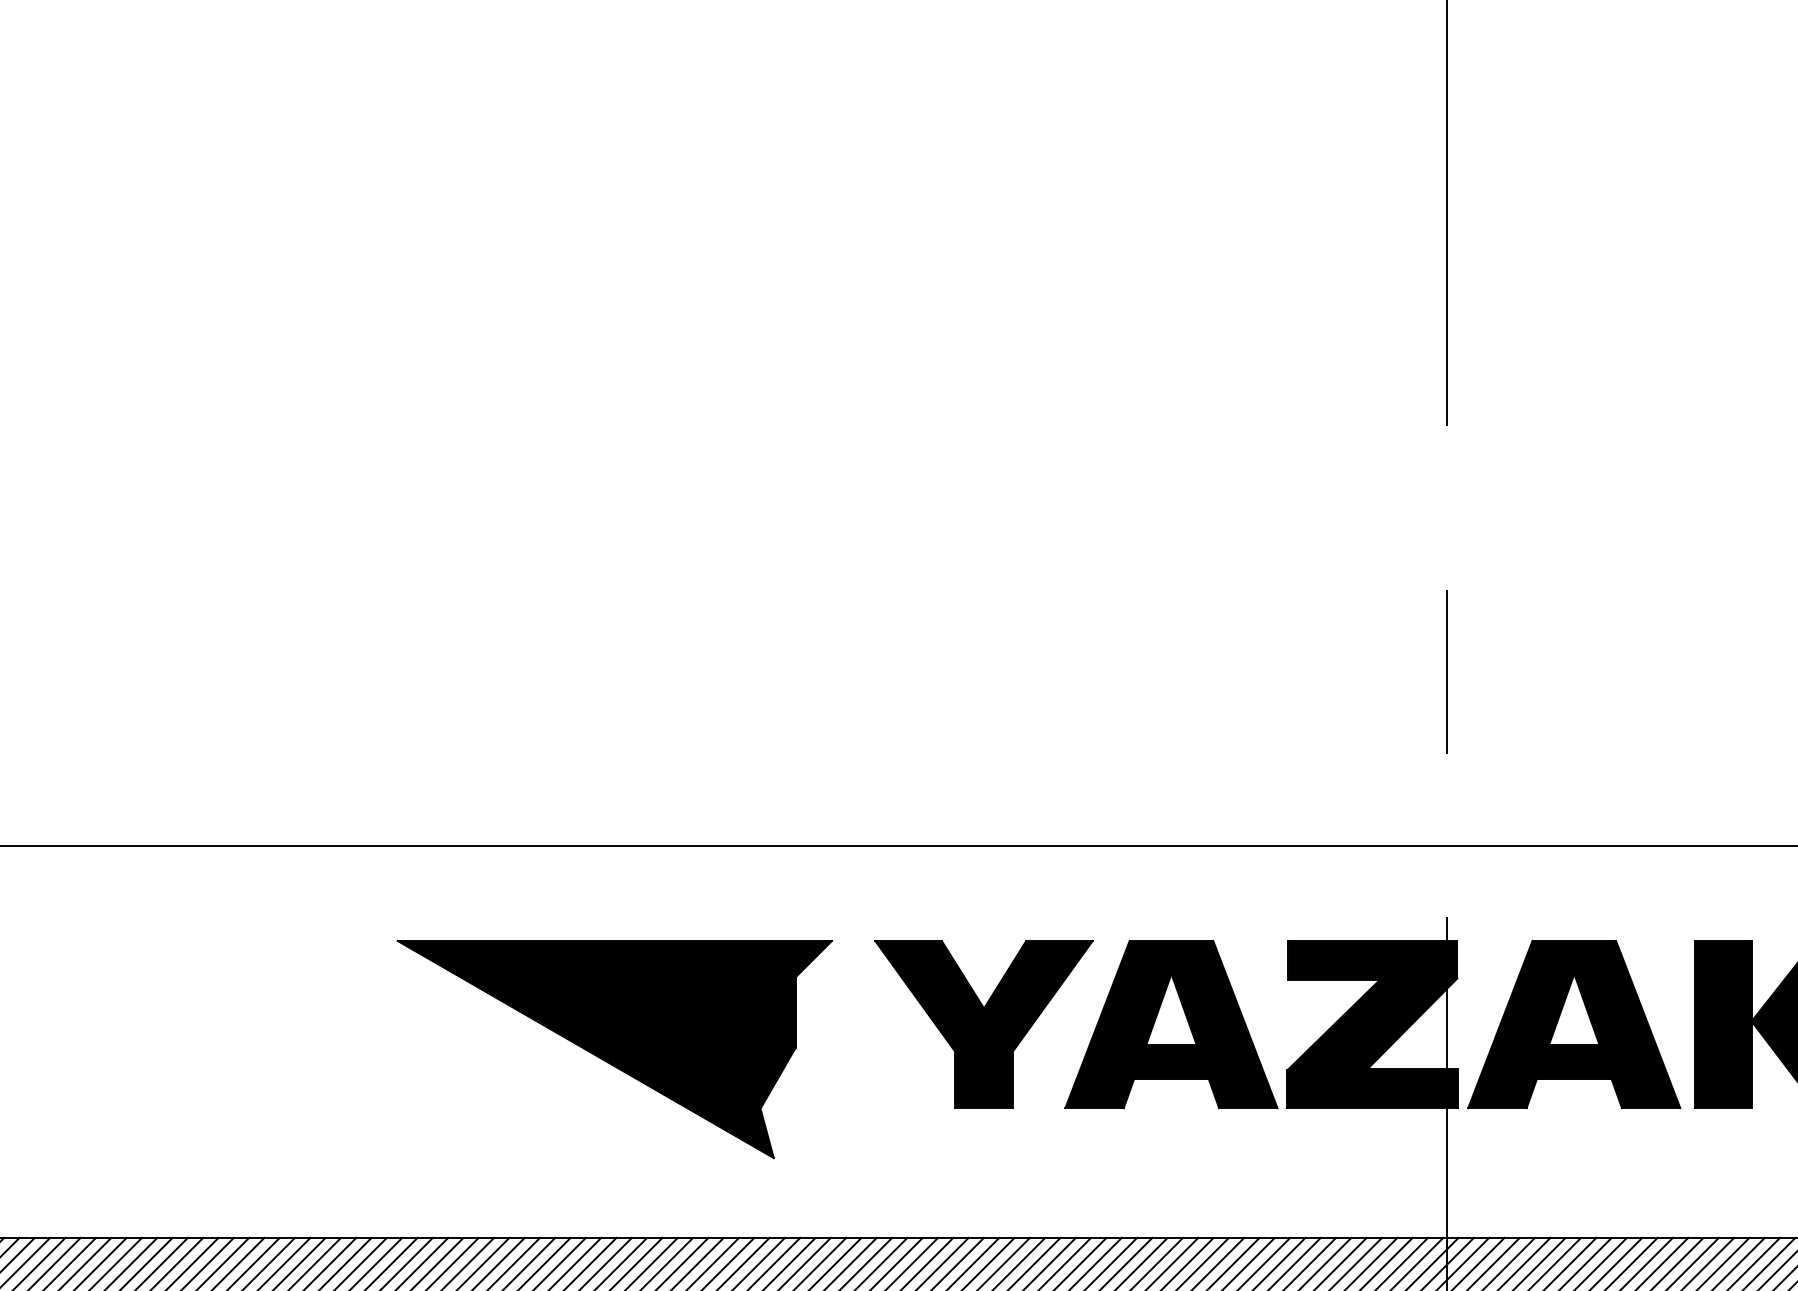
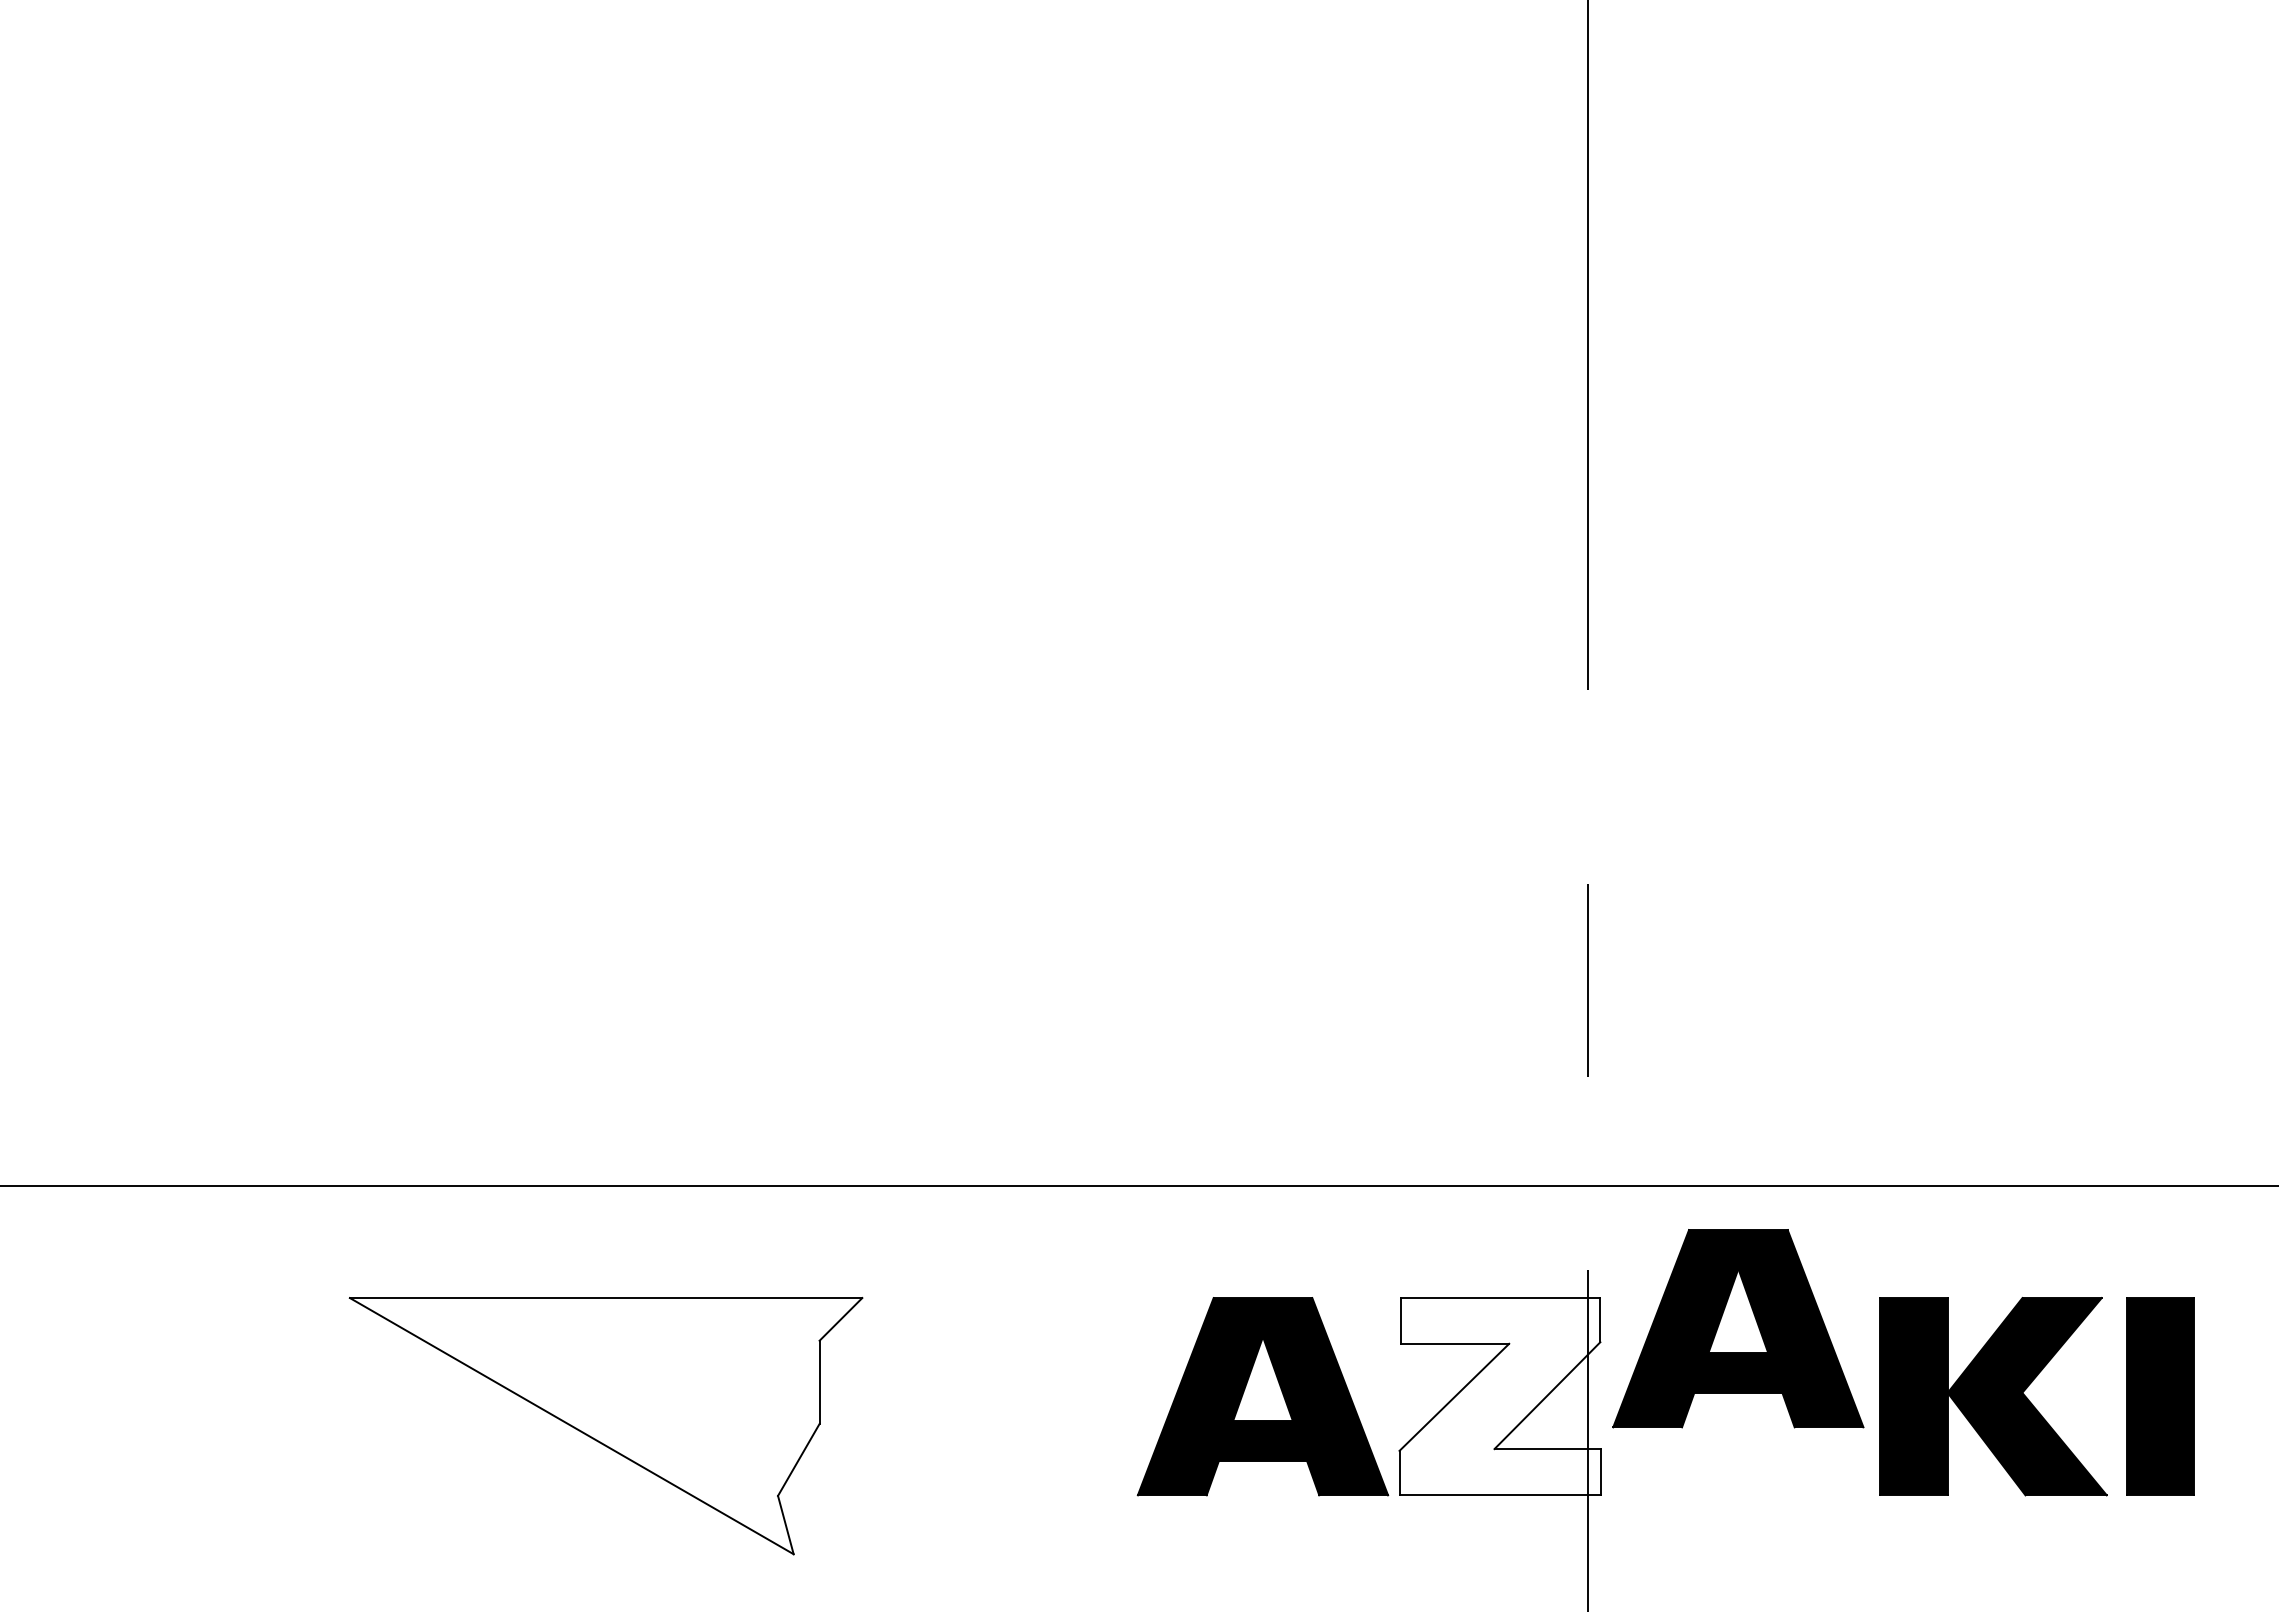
part: (983, 1024) -> (1041, 1396), removed
fill: (1371, 1024) -> (1499, 1396), removed
part: (1574, 1024) -> (1738, 1328), moved
fill: (614, 1049) -> (605, 1426), removed

